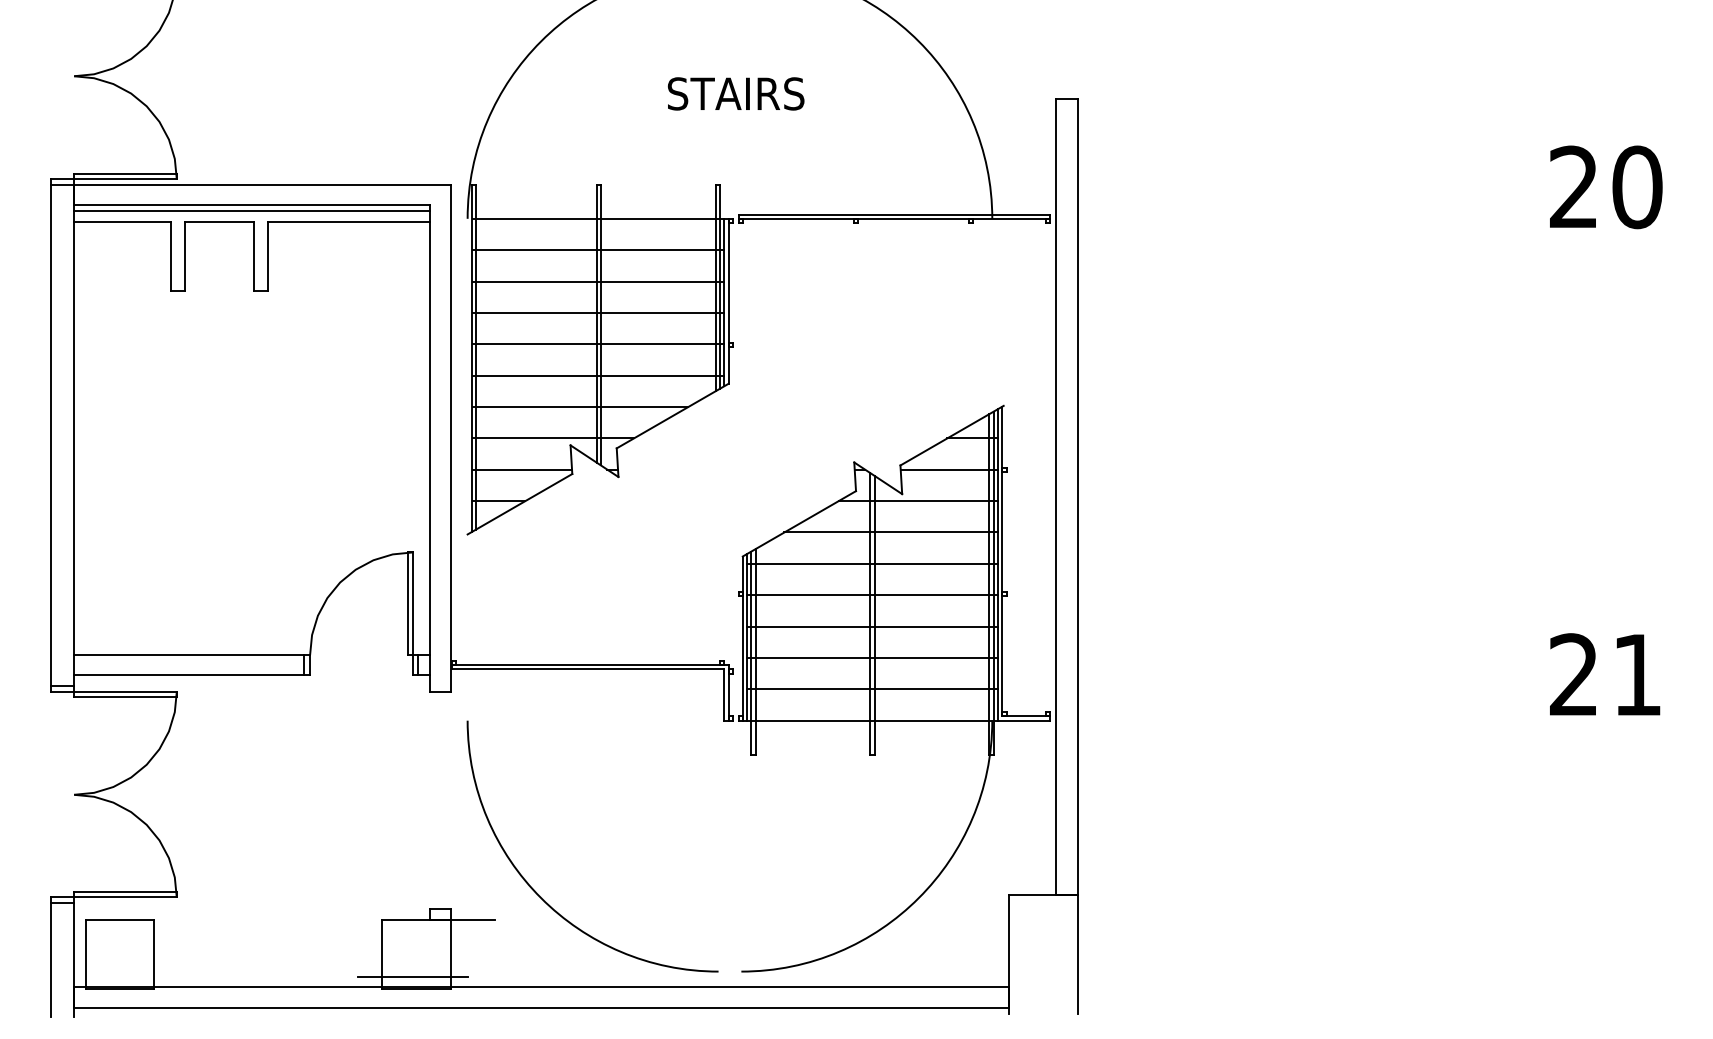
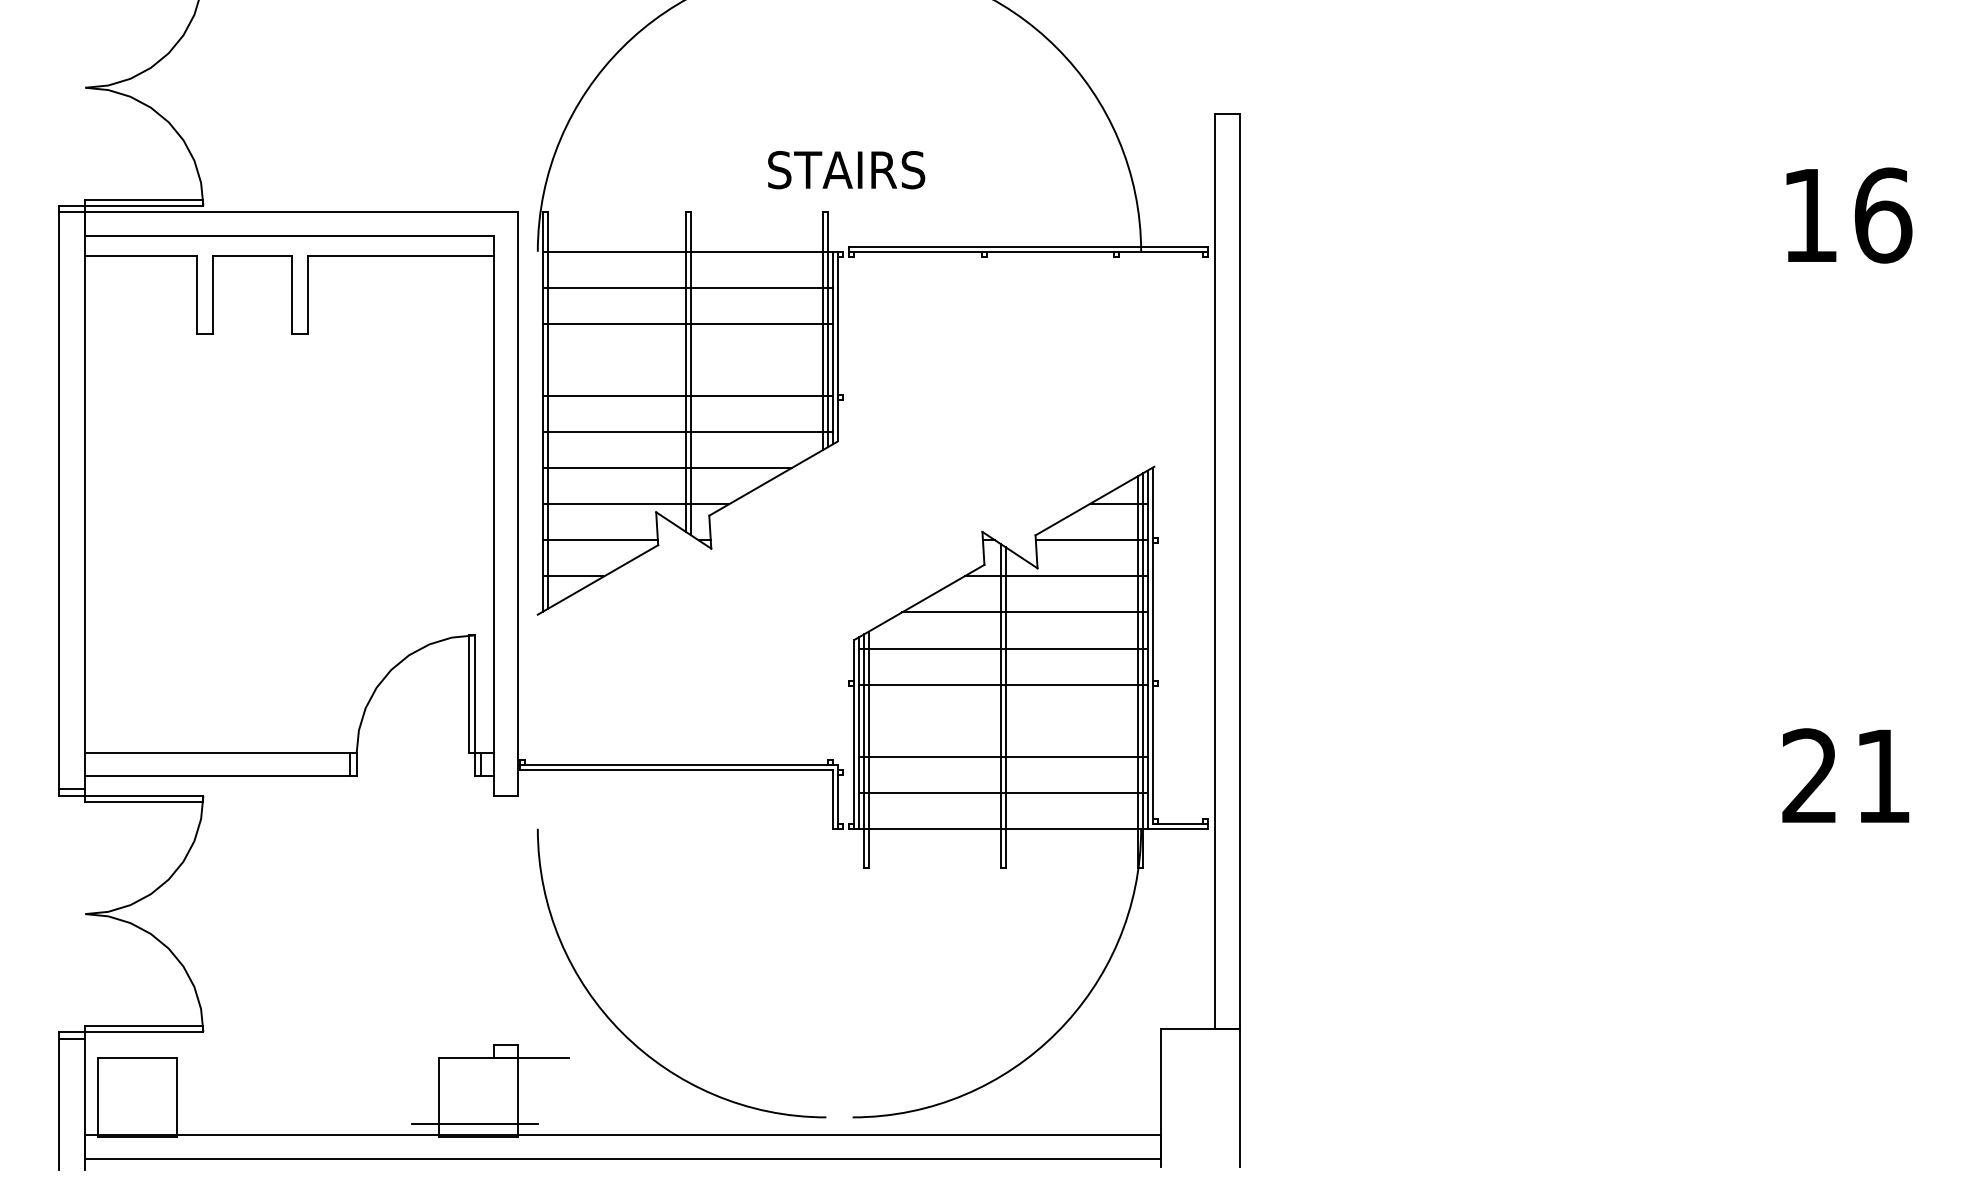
text: (736, 94) -> (846, 170), moved
text: (1606, 187) -> (1847, 215), 20 -> 16
line: (251, 210) -> (289, 242), removed
line: (598, 312) -> (688, 359), removed
line: (872, 626) -> (1003, 720), removed

